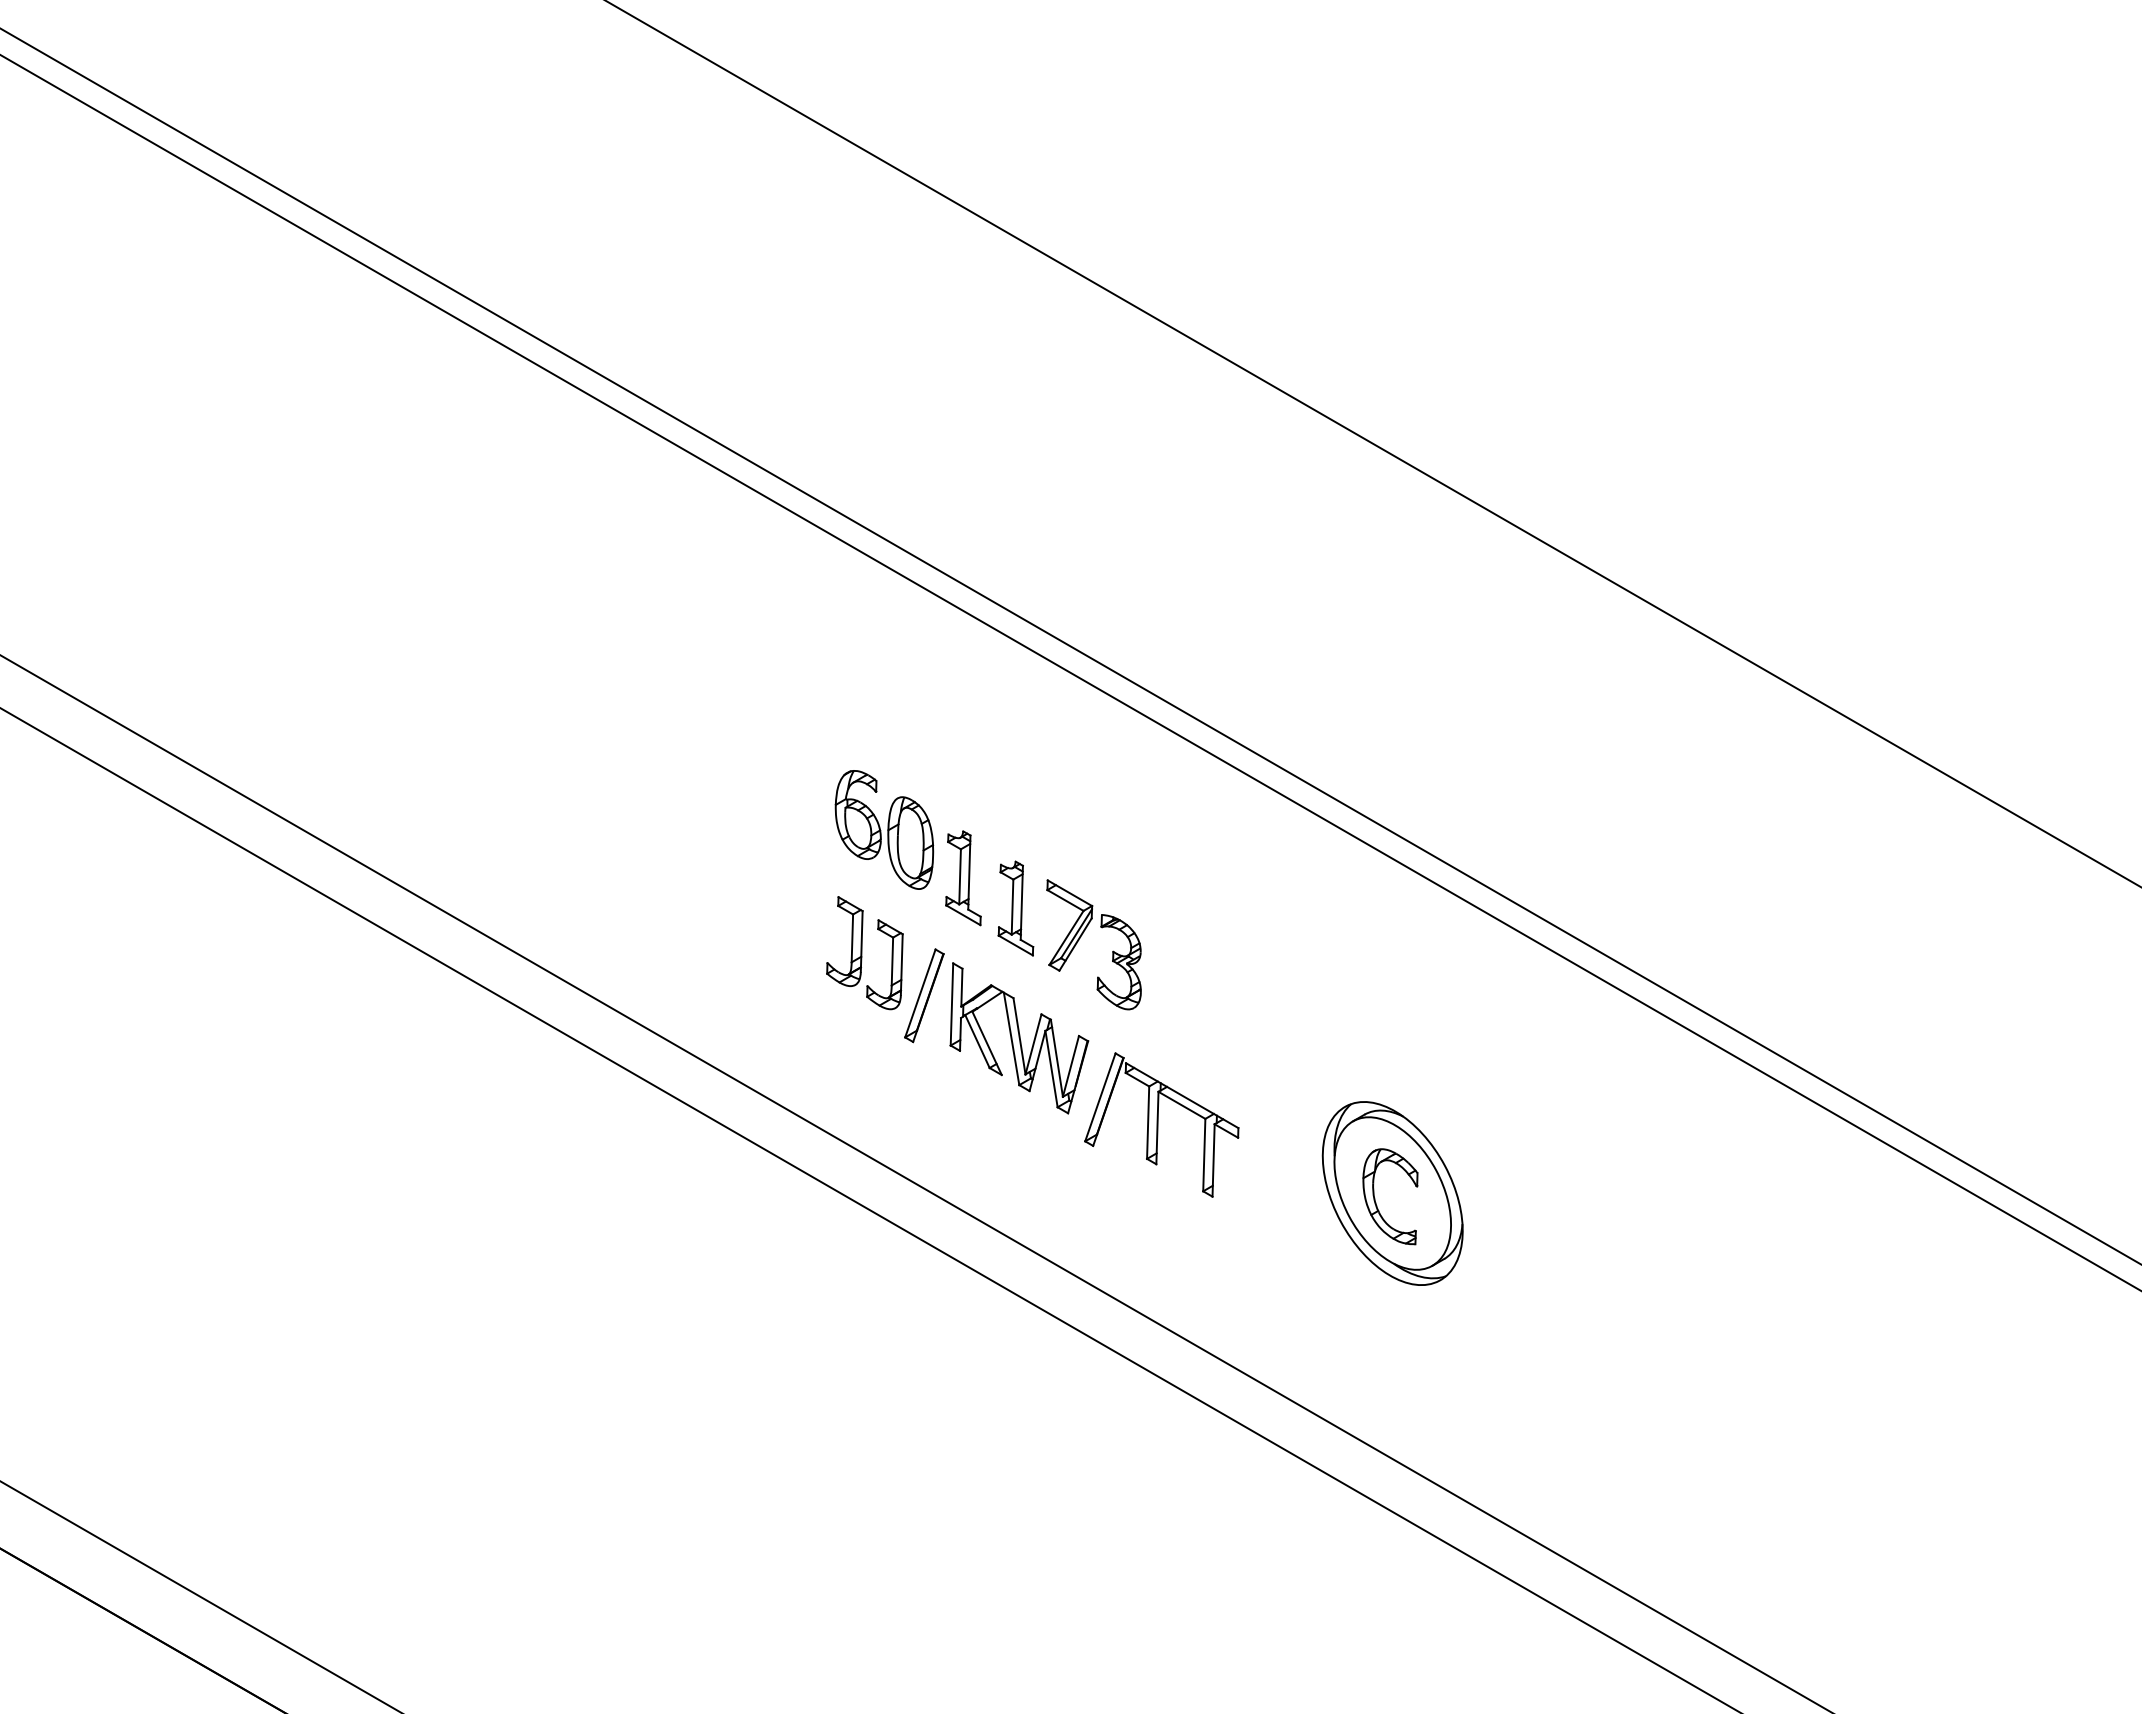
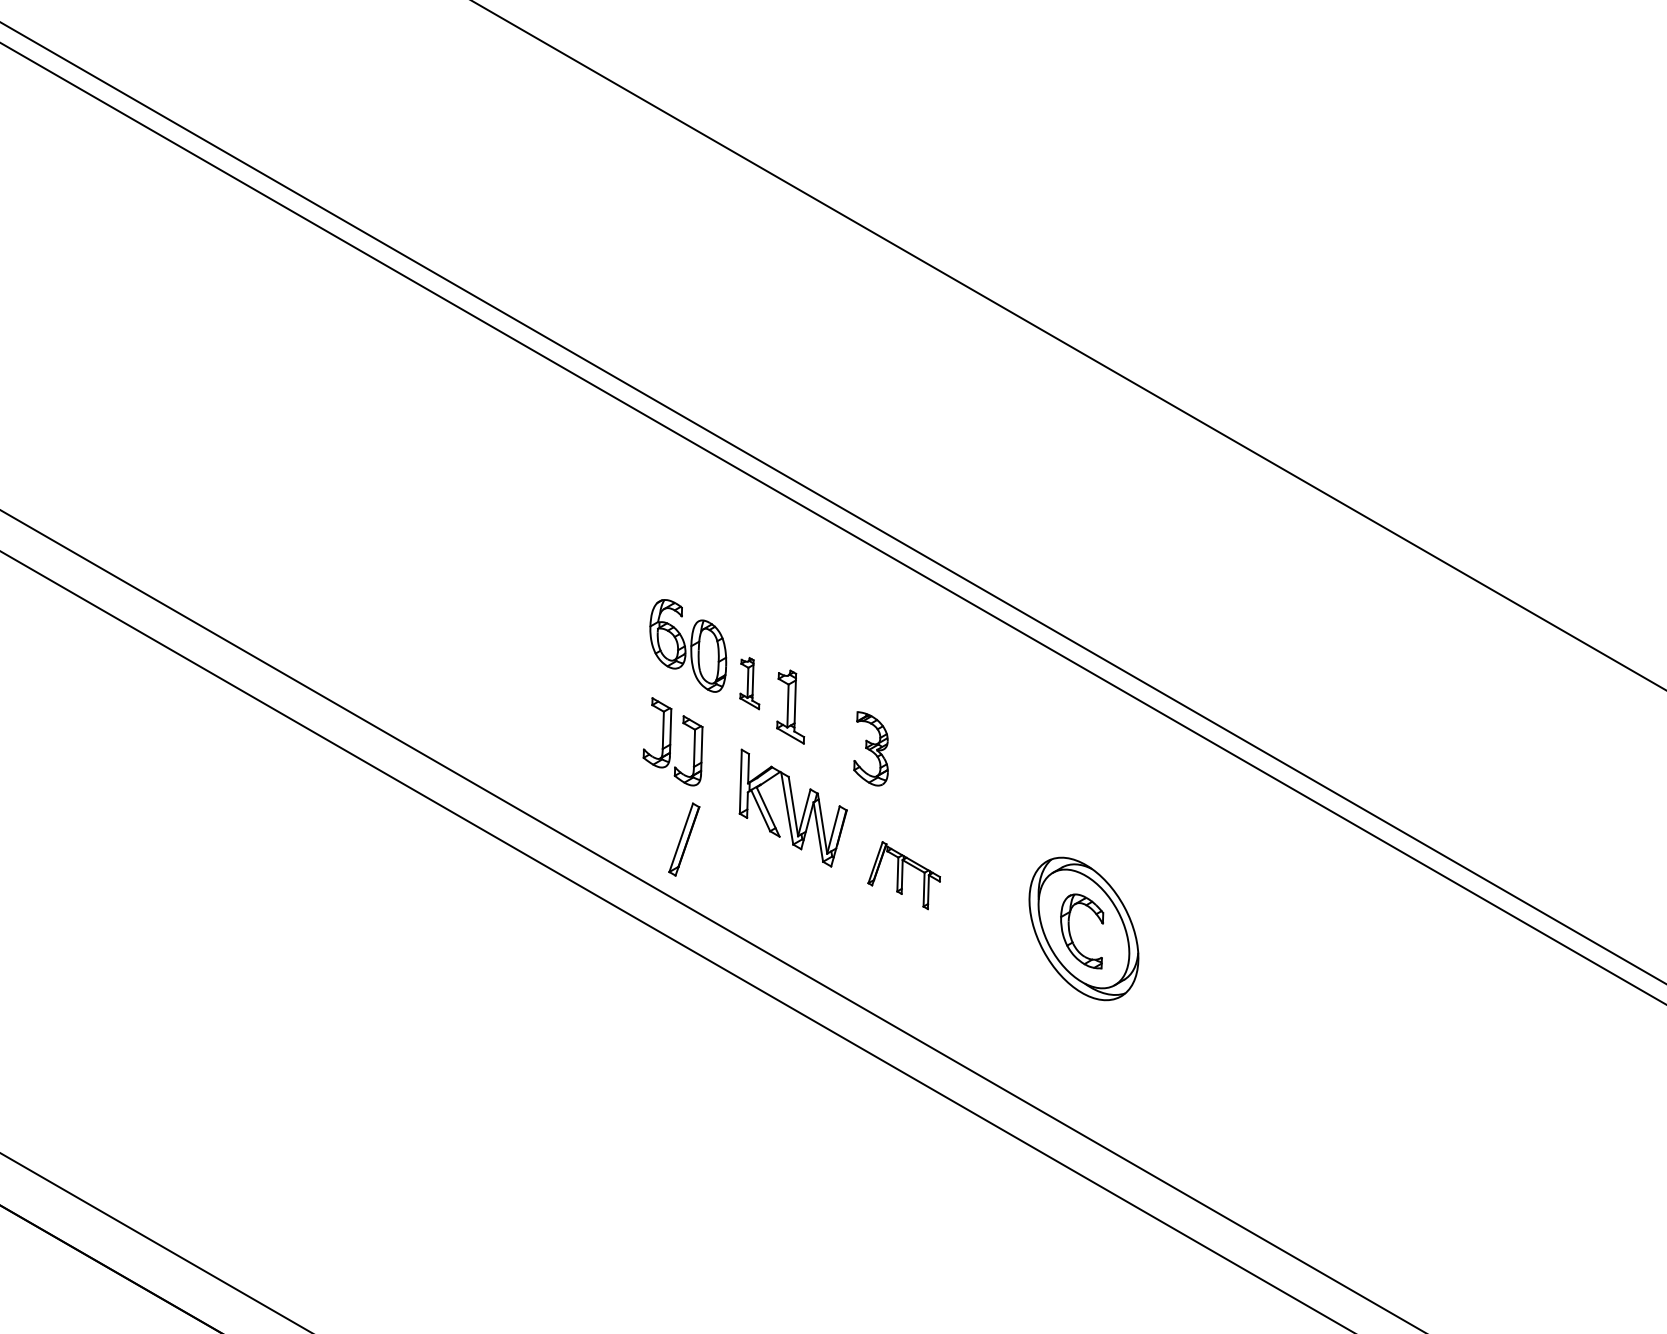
part: (963, 878) -> (749, 683), size x0.7
part: (1069, 925) -> (832, 720), removed
part: (924, 995) -> (684, 839), moved
part: (1161, 1124) -> (903, 875), size x0.6

